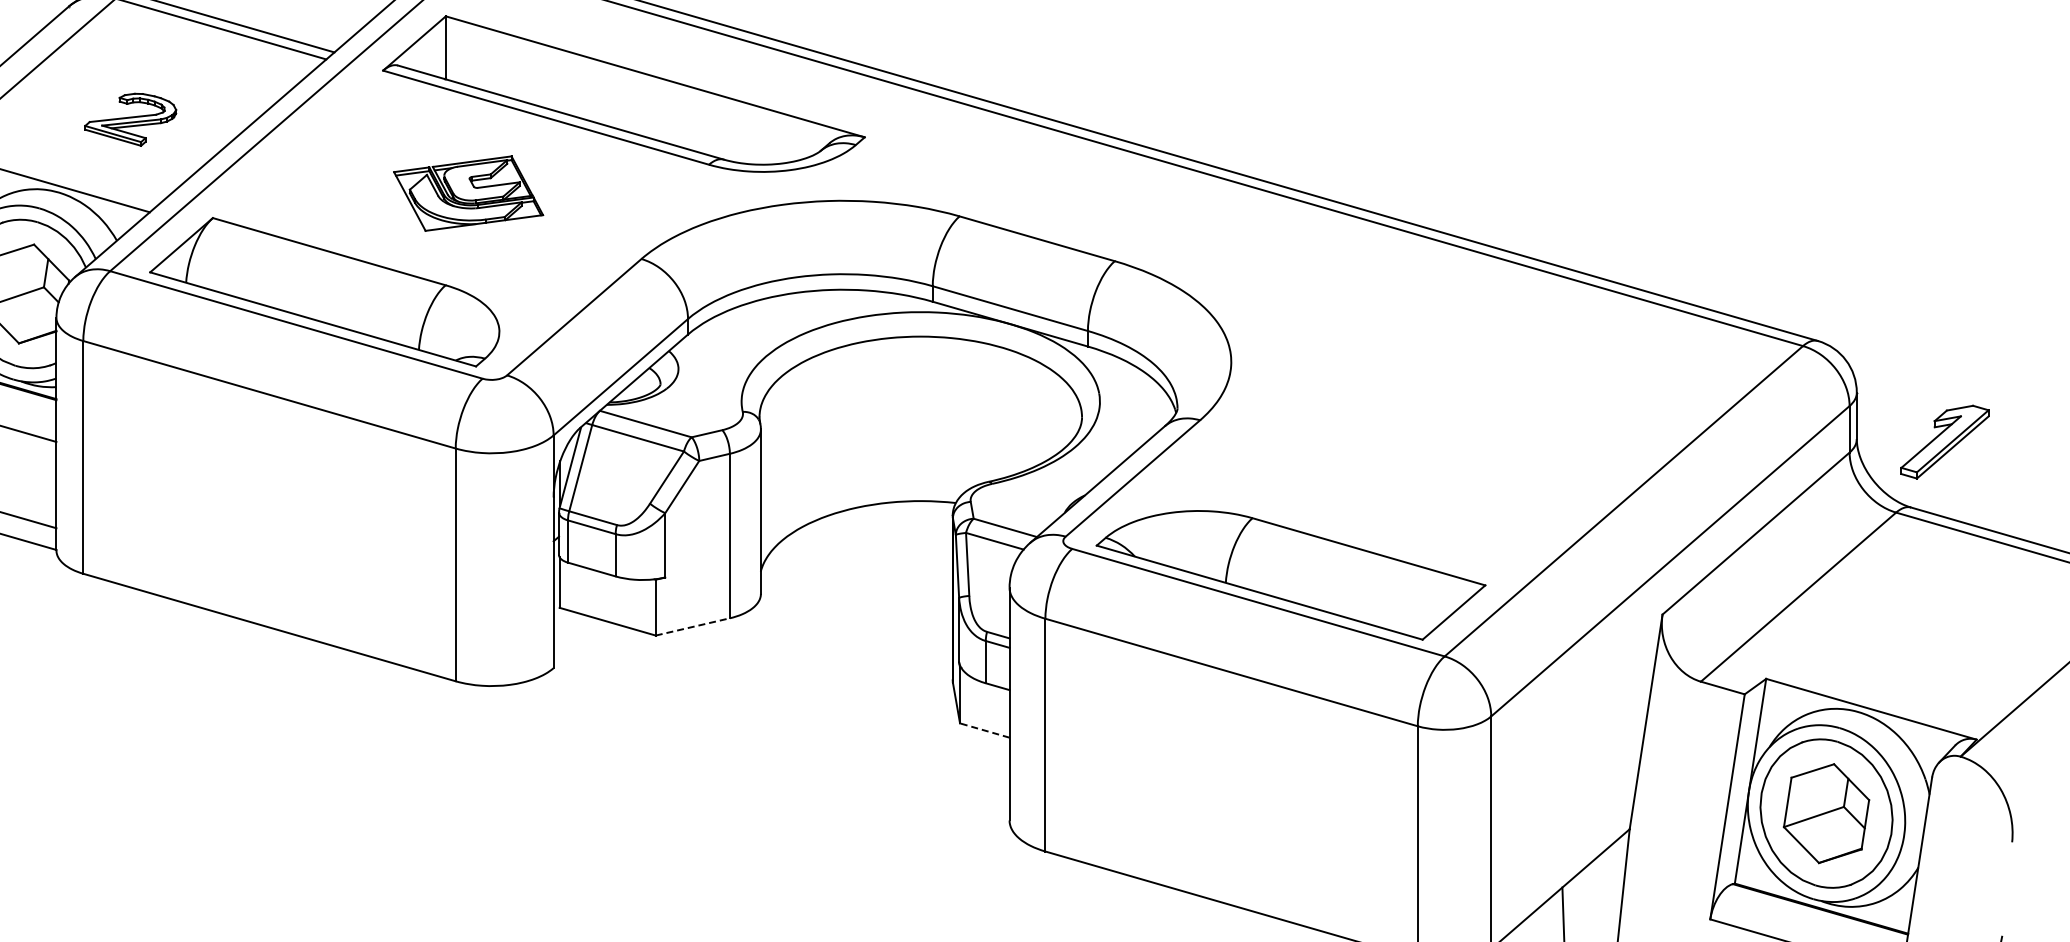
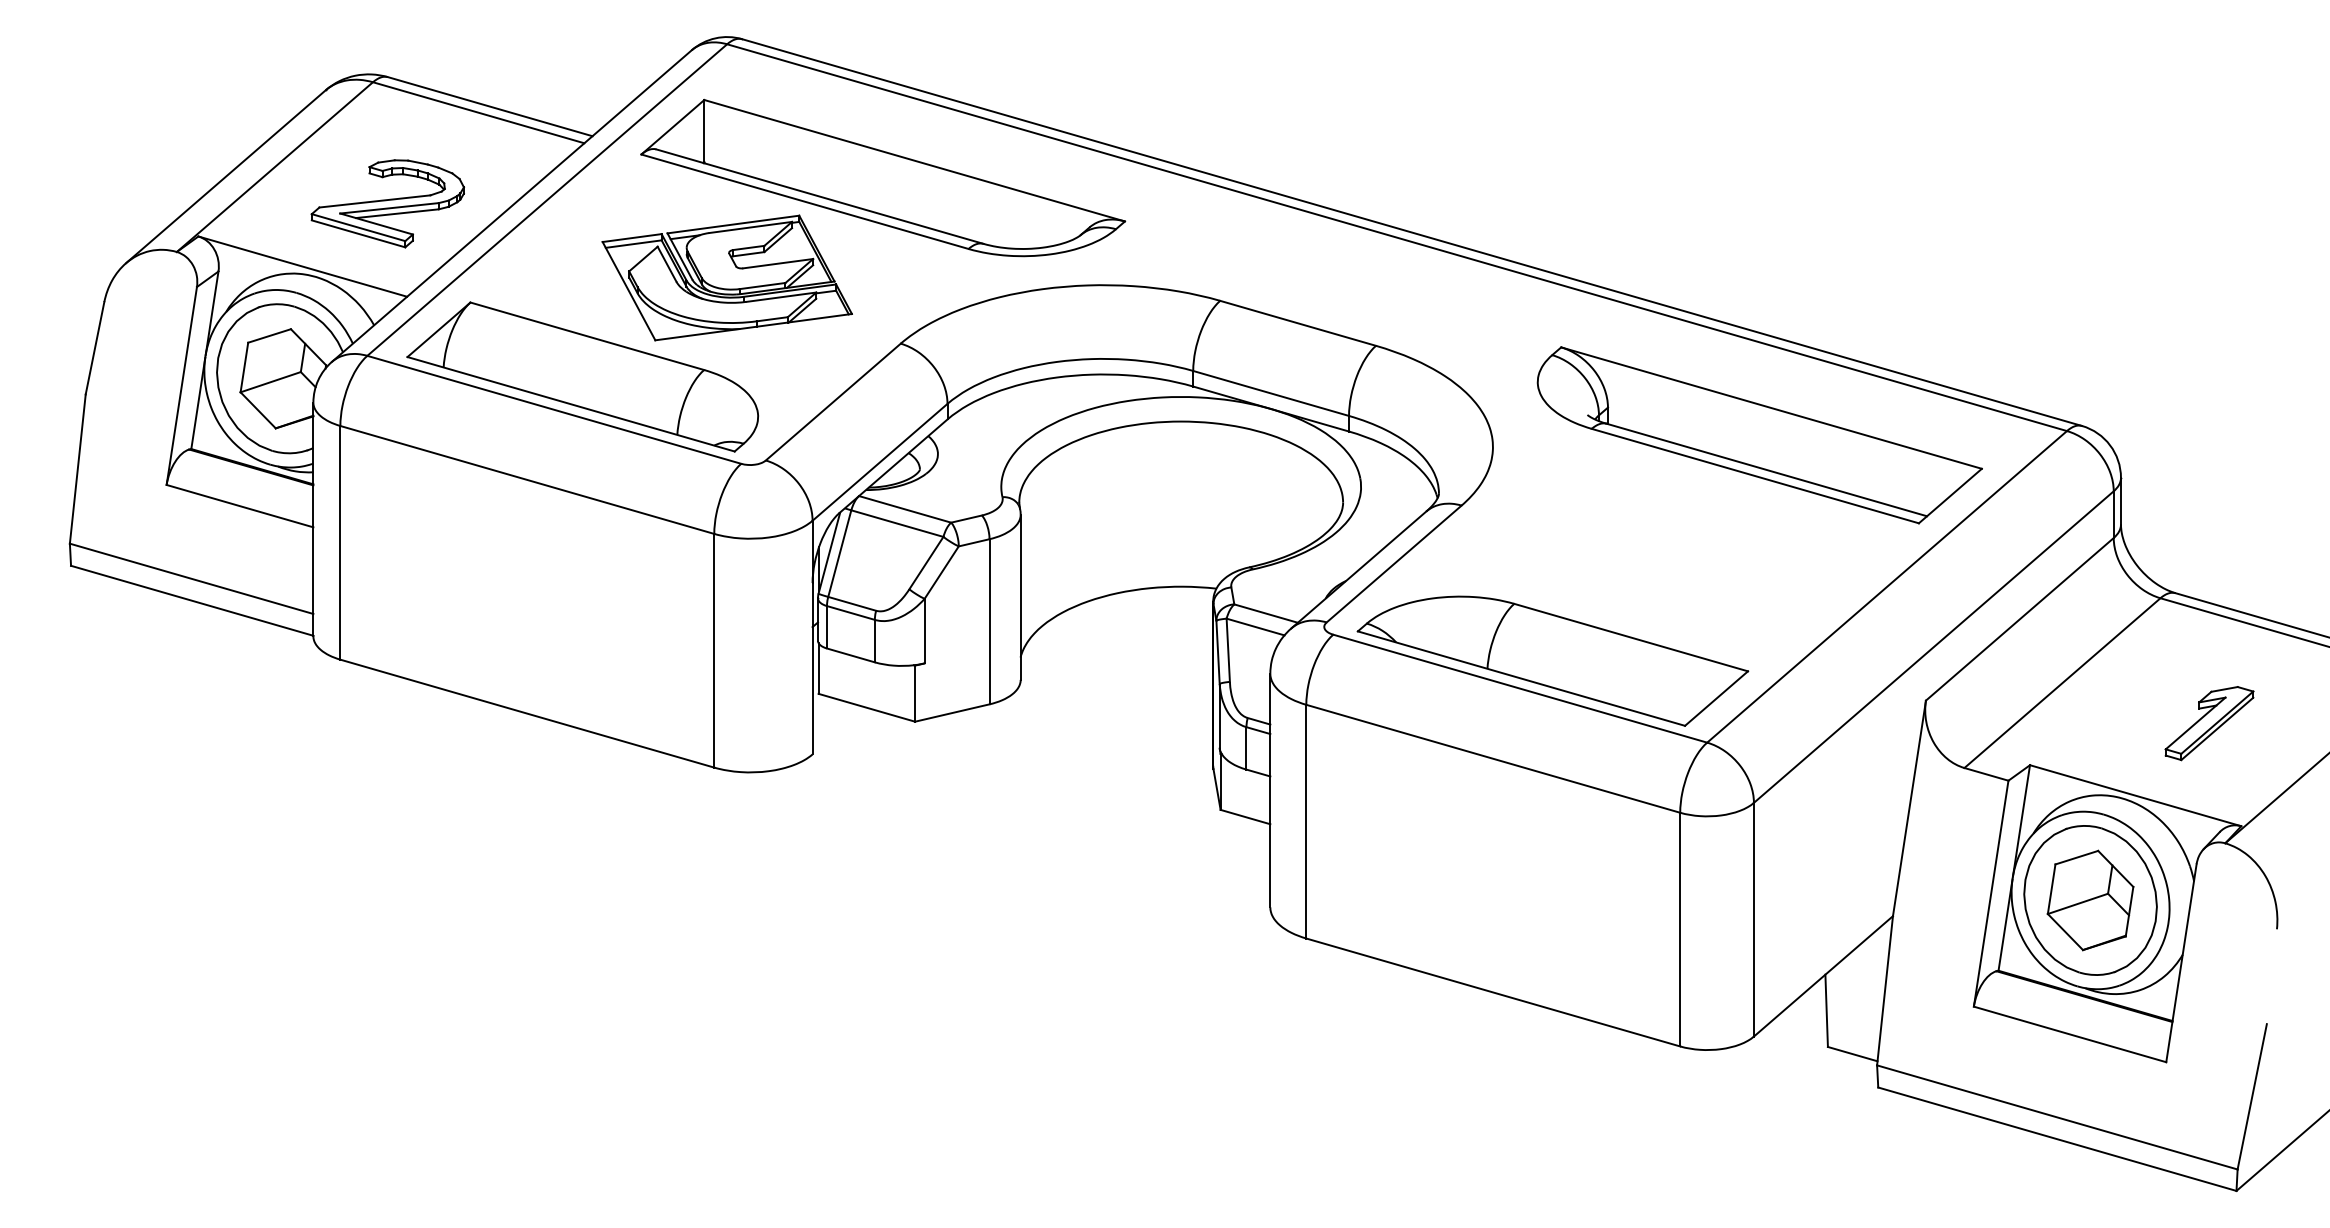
part: (130, 119) -> (387, 203), size x1.67
part: (467, 193) -> (726, 277), size x1.67
part: (1496, 350) -> (1759, 435), added
part: (1944, 442) -> (2209, 723), moved
line: (693, 626) -> (952, 712), dashed -> solid
line: (984, 730) -> (1245, 817), dashed -> solid

